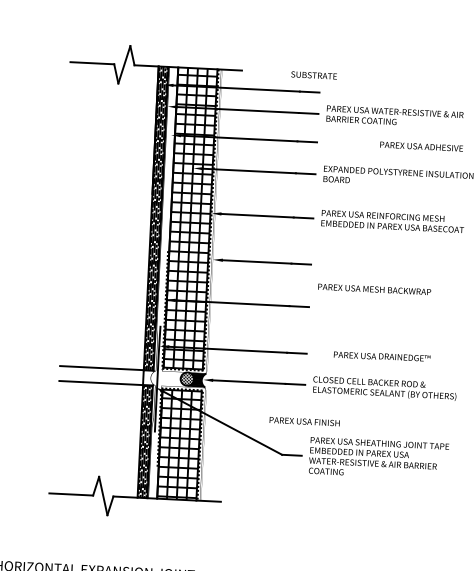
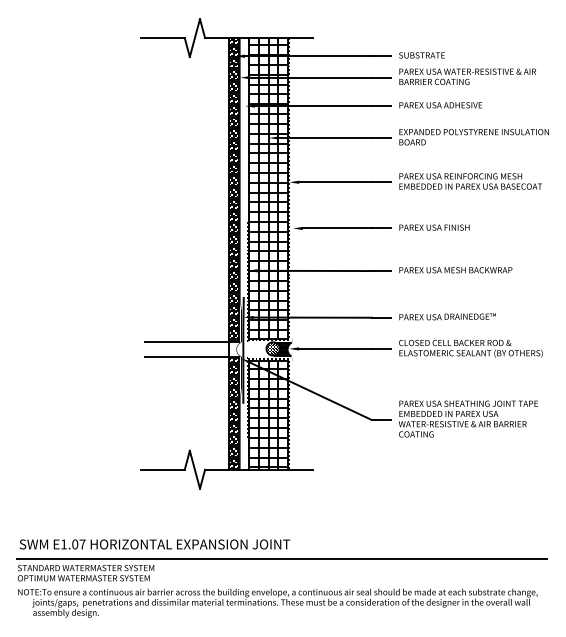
text: (313, 75) -> (421, 55), moved
text: (421, 146) -> (440, 105), moved
text: (374, 289) -> (455, 270), moved
text: (382, 356) -> (447, 316), moved
text: (304, 421) -> (434, 227), moved

